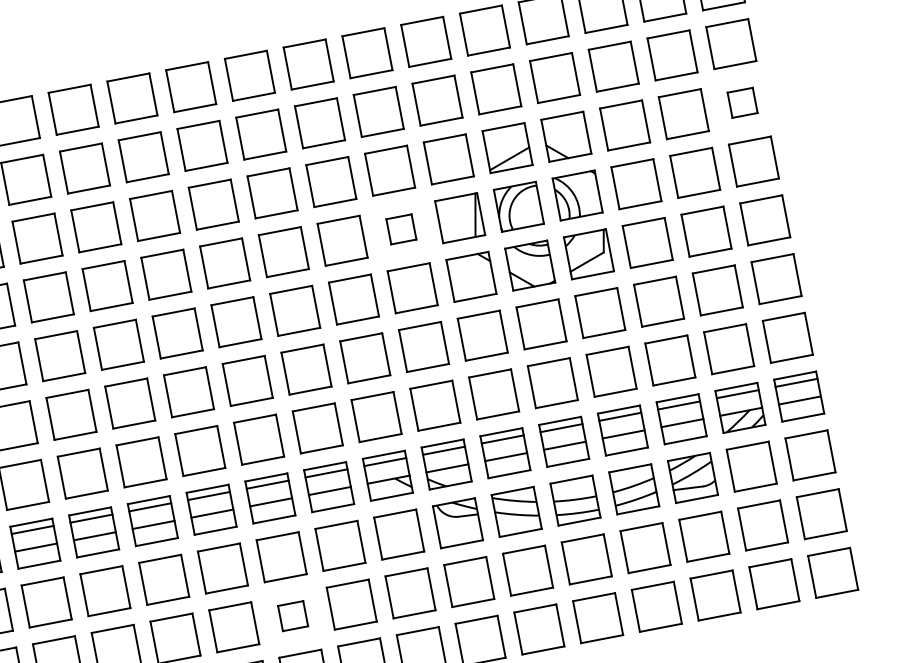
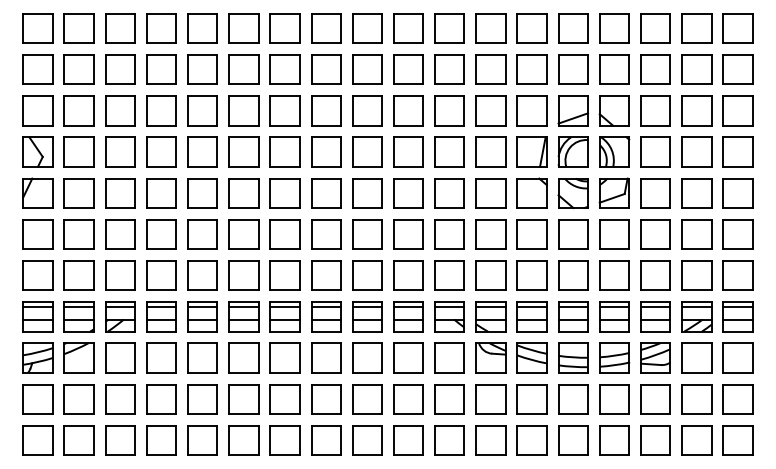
part: (741, 102) -> (737, 110), size x1.67
part: (400, 228) -> (490, 151), size x1.67
part: (293, 616) -> (367, 399), size x1.67

